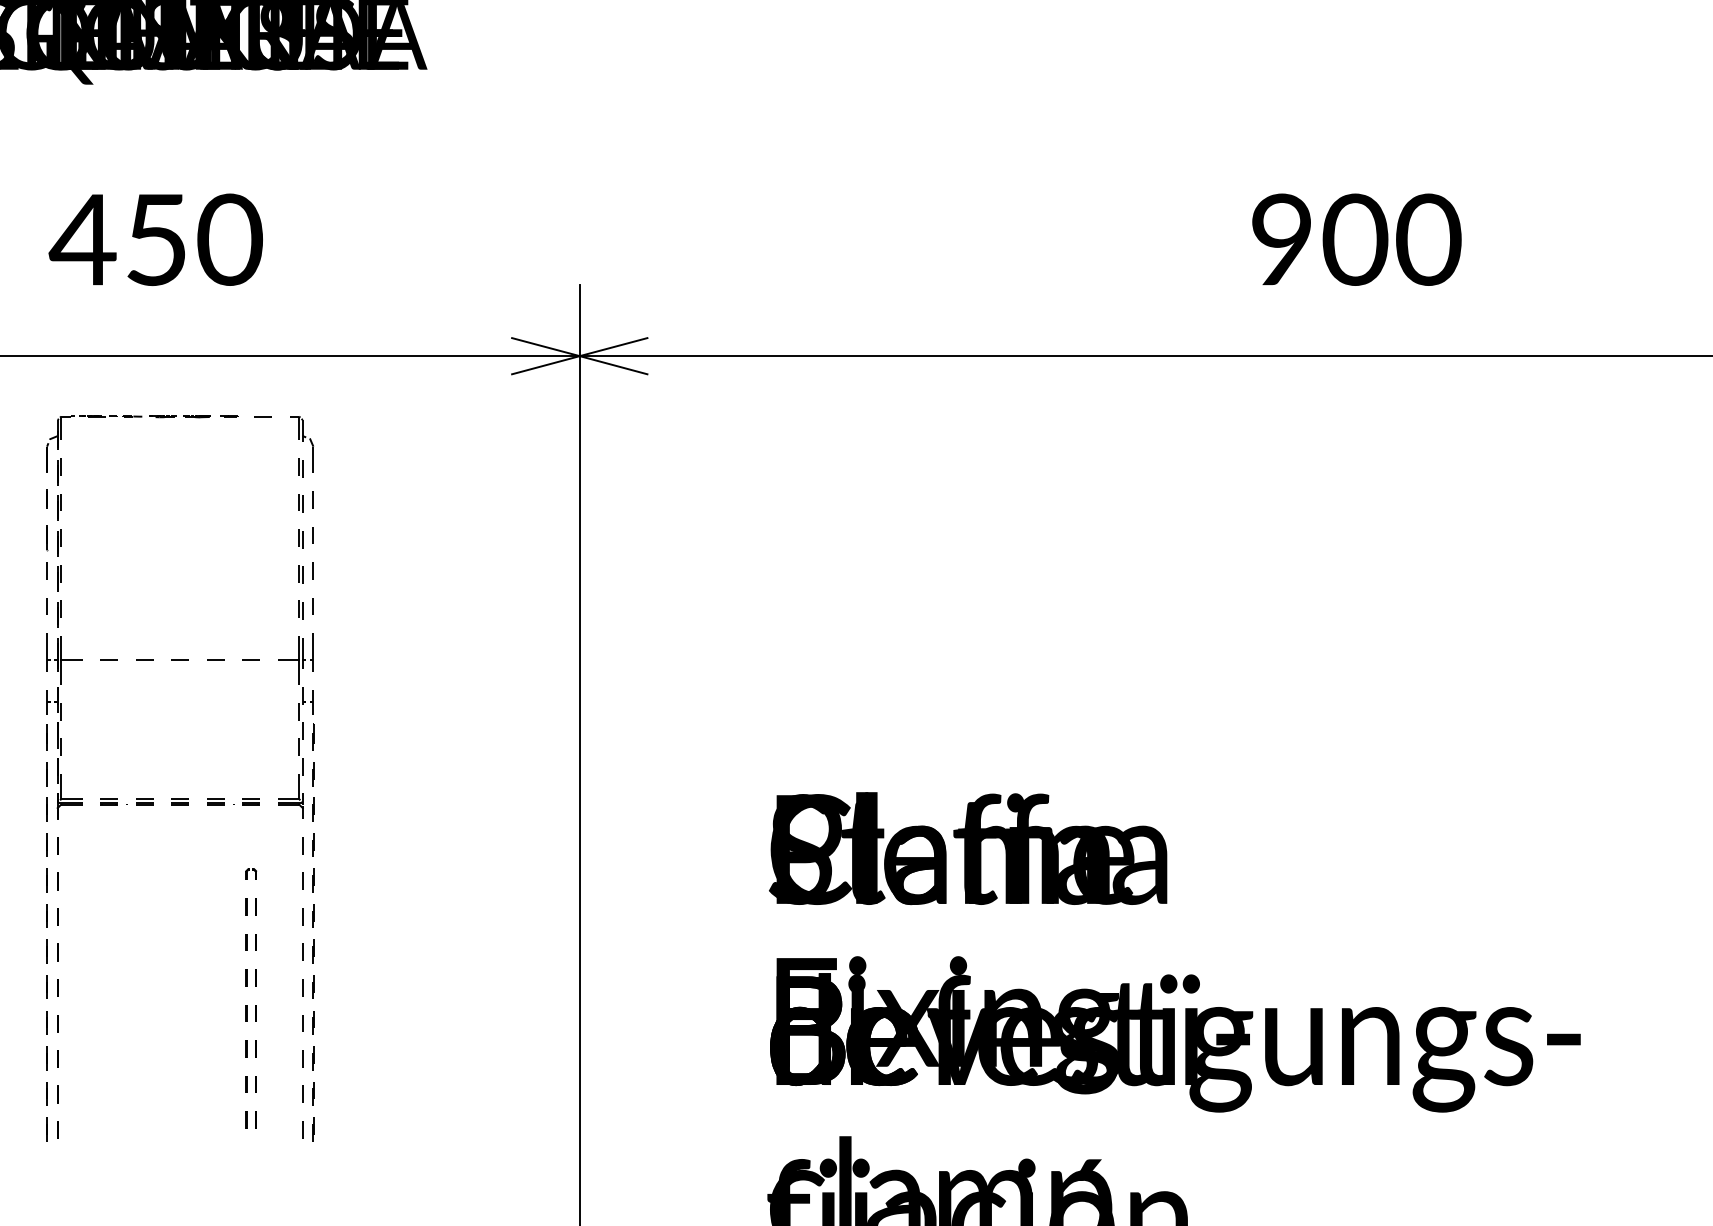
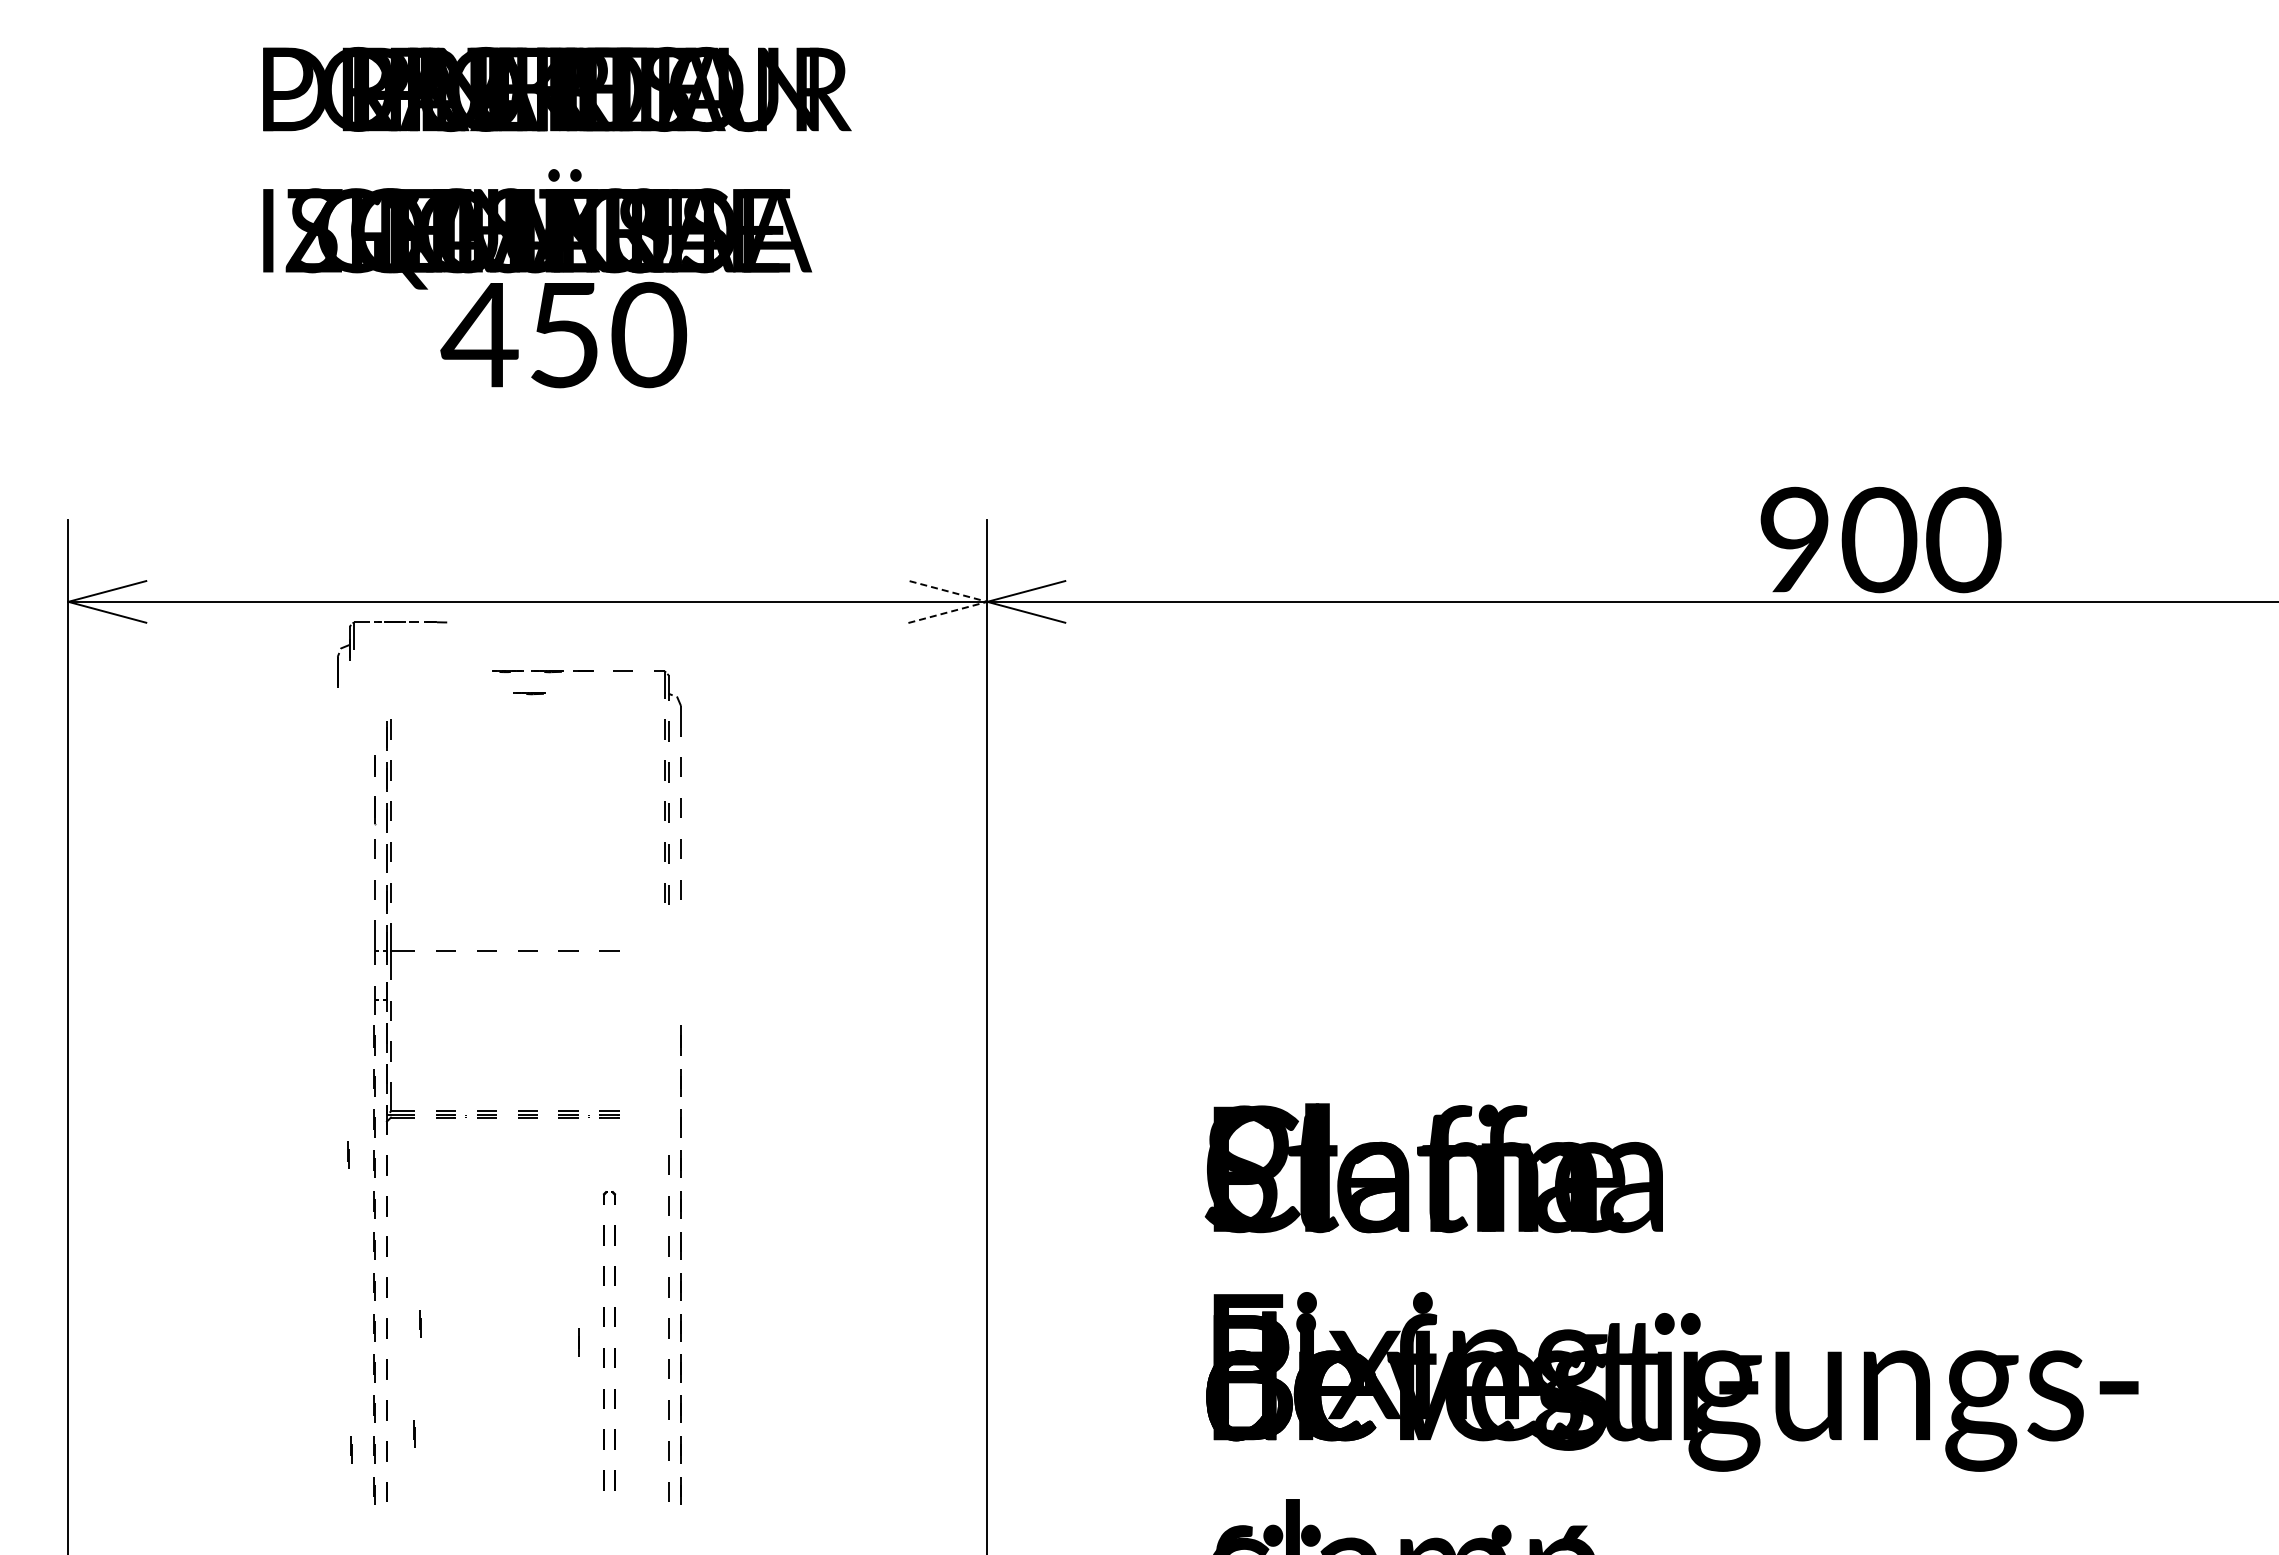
text: (155, 239) -> (563, 334), moved
text: (1356, 239) -> (1880, 539), moved
line: (579, 355) -> (987, 601), solid -> dashed
part: (94, 416) -> (392, 622), moved
line: (181, 435) -> (529, 693), added
part: (299, 720) -> (664, 1020), removed
line: (24, 836) -> (348, 1154), added
line: (86, 983) -> (420, 1323), added
line: (224, 1000) -> (578, 1342), added
line: (81, 1079) -> (414, 1433), added
line: (26, 1093) -> (351, 1449), added

